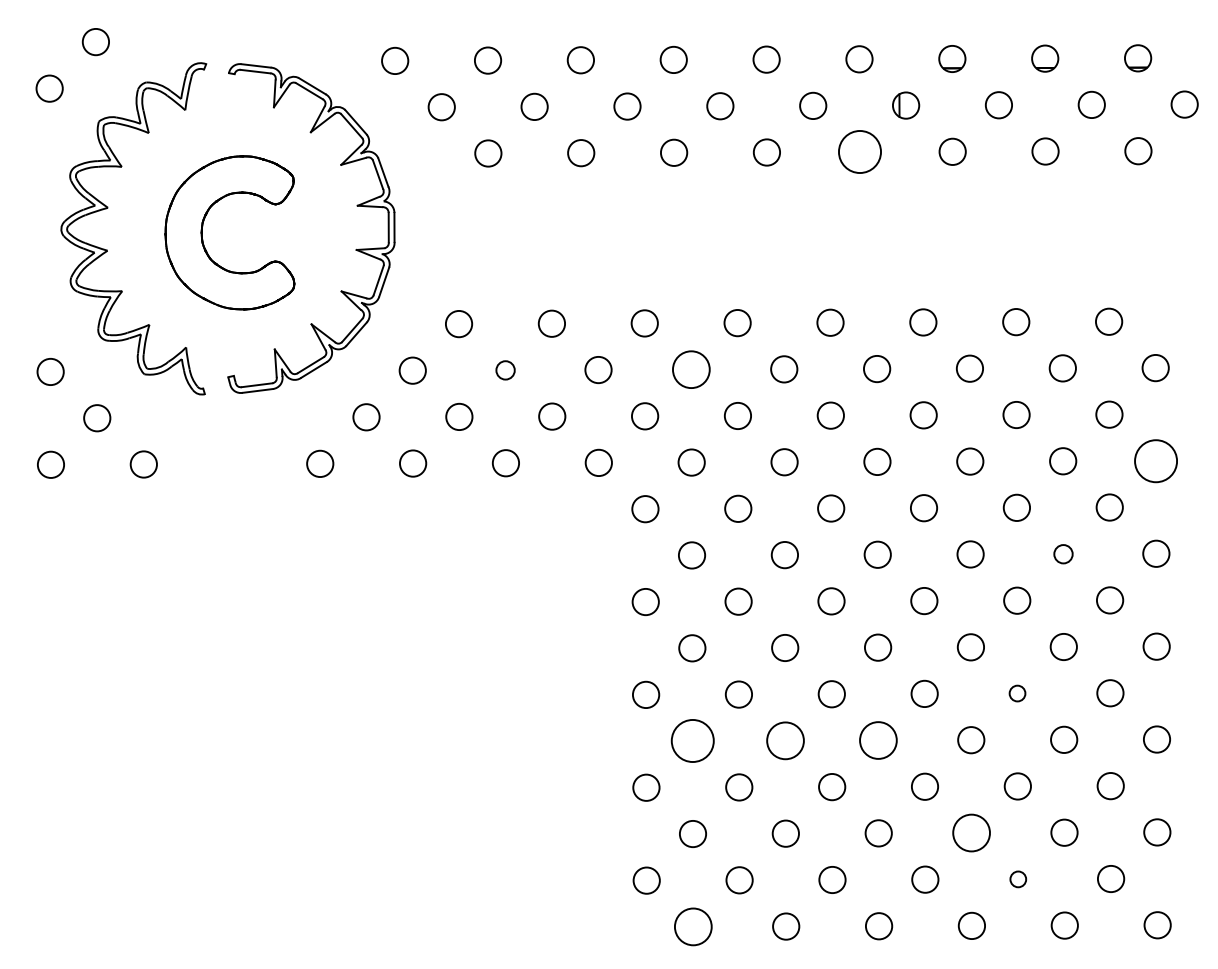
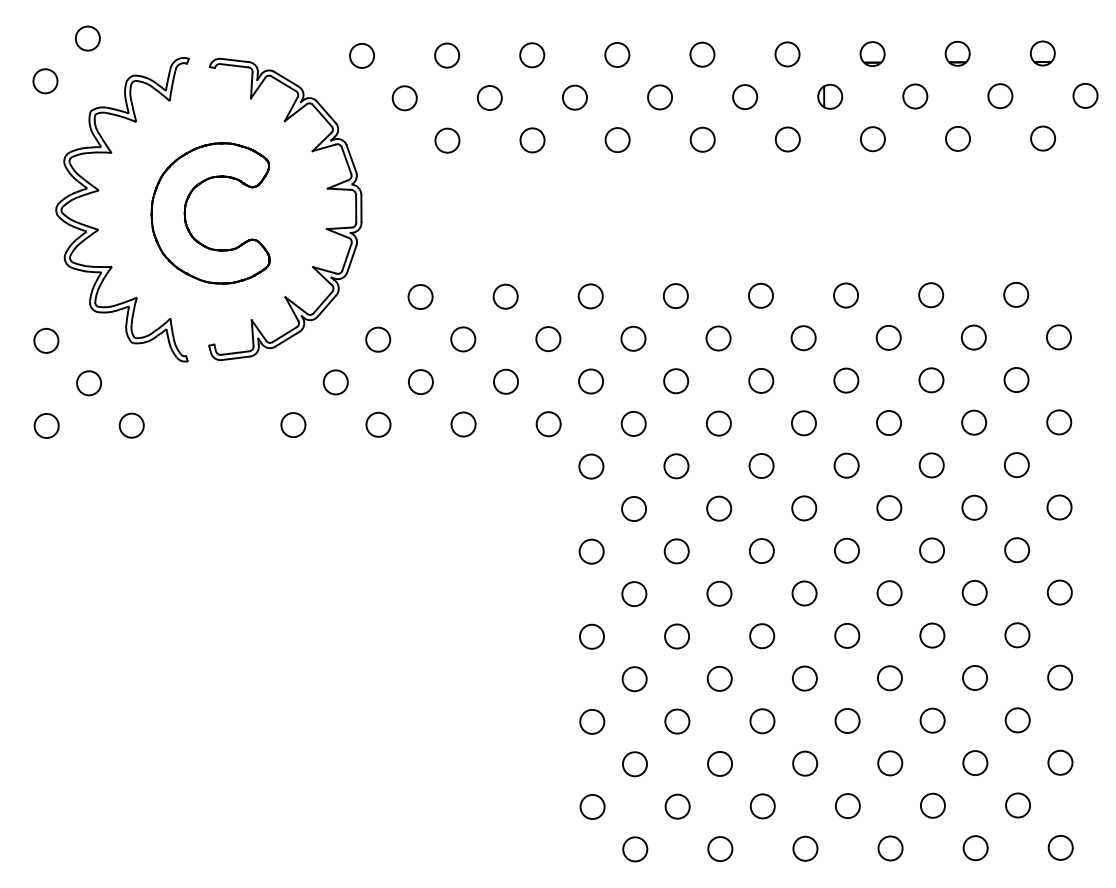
circle: (859, 152) -> (787, 139), size x0.62
circle: (691, 369) -> (633, 338), size x0.71
circle: (505, 370) -> (463, 339), size x1.43
circle: (1155, 460) -> (1058, 422), size x0.62
circle: (1063, 554) -> (974, 508), size x1.43
circle: (1017, 693) -> (932, 635), size x1.67
circle: (785, 740) -> (719, 678), size x0.71
circle: (878, 740) -> (804, 678), size x0.71
circle: (692, 741) -> (634, 679), size x0.62
circle: (971, 832) -> (890, 762), size x0.71
circle: (1018, 879) -> (933, 805), size x1.67
circle: (693, 926) -> (635, 849), size x0.71

